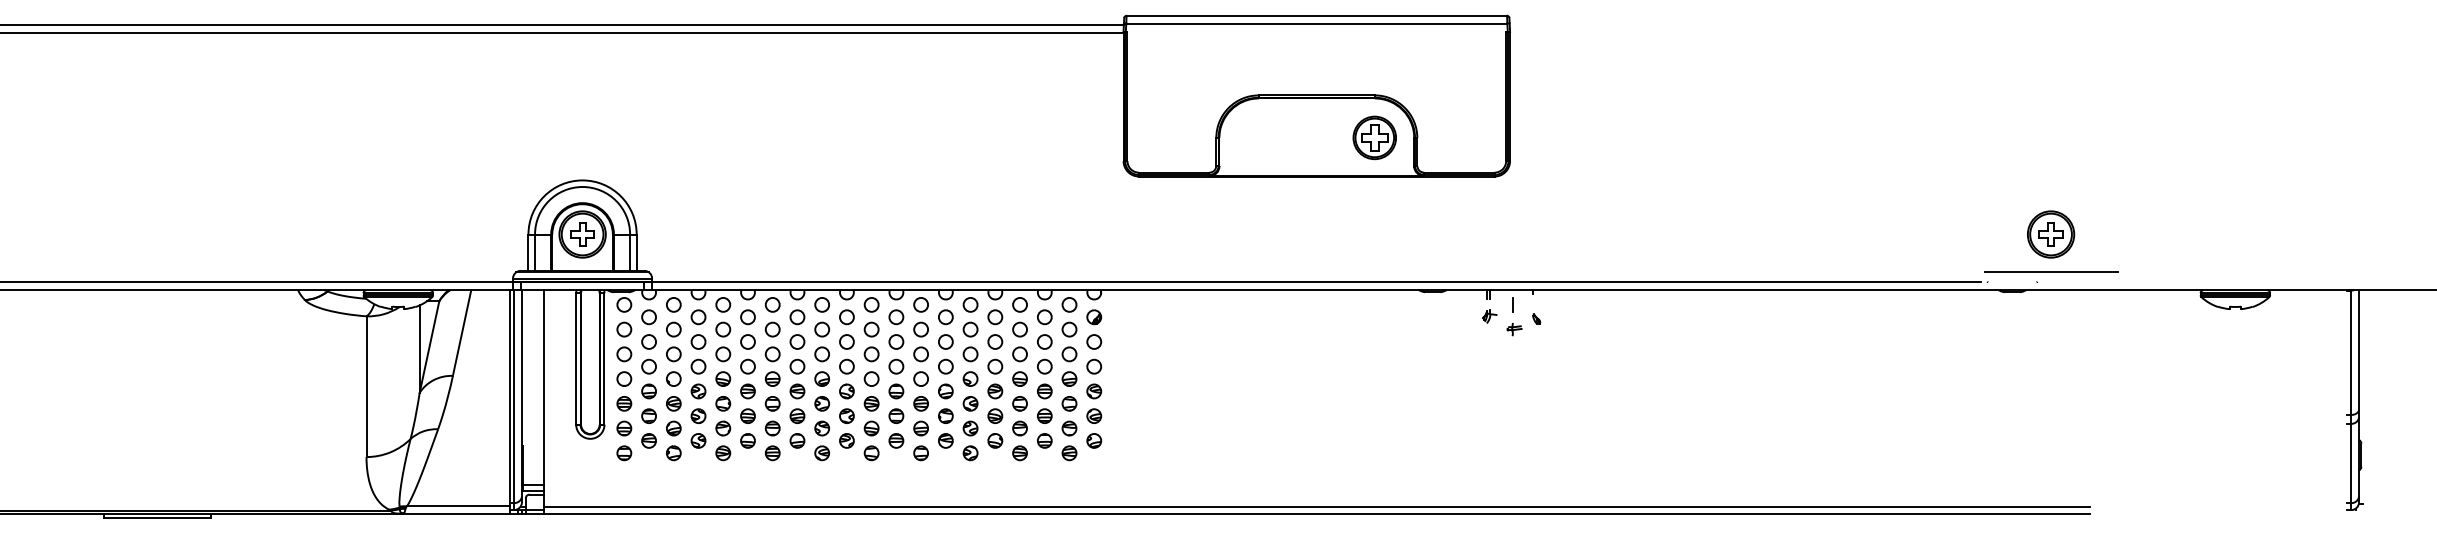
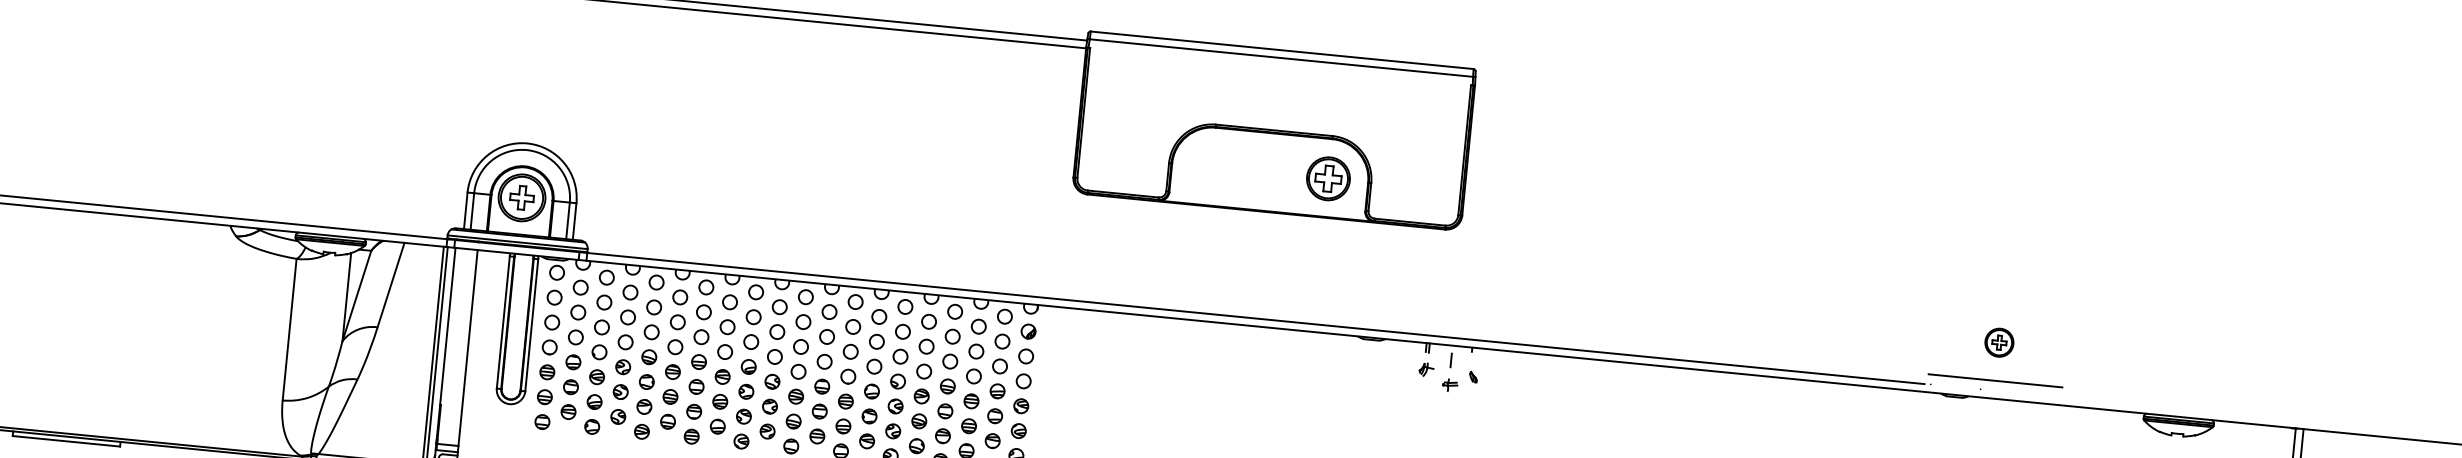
part: (2051, 234) -> (1999, 342), size x0.6

